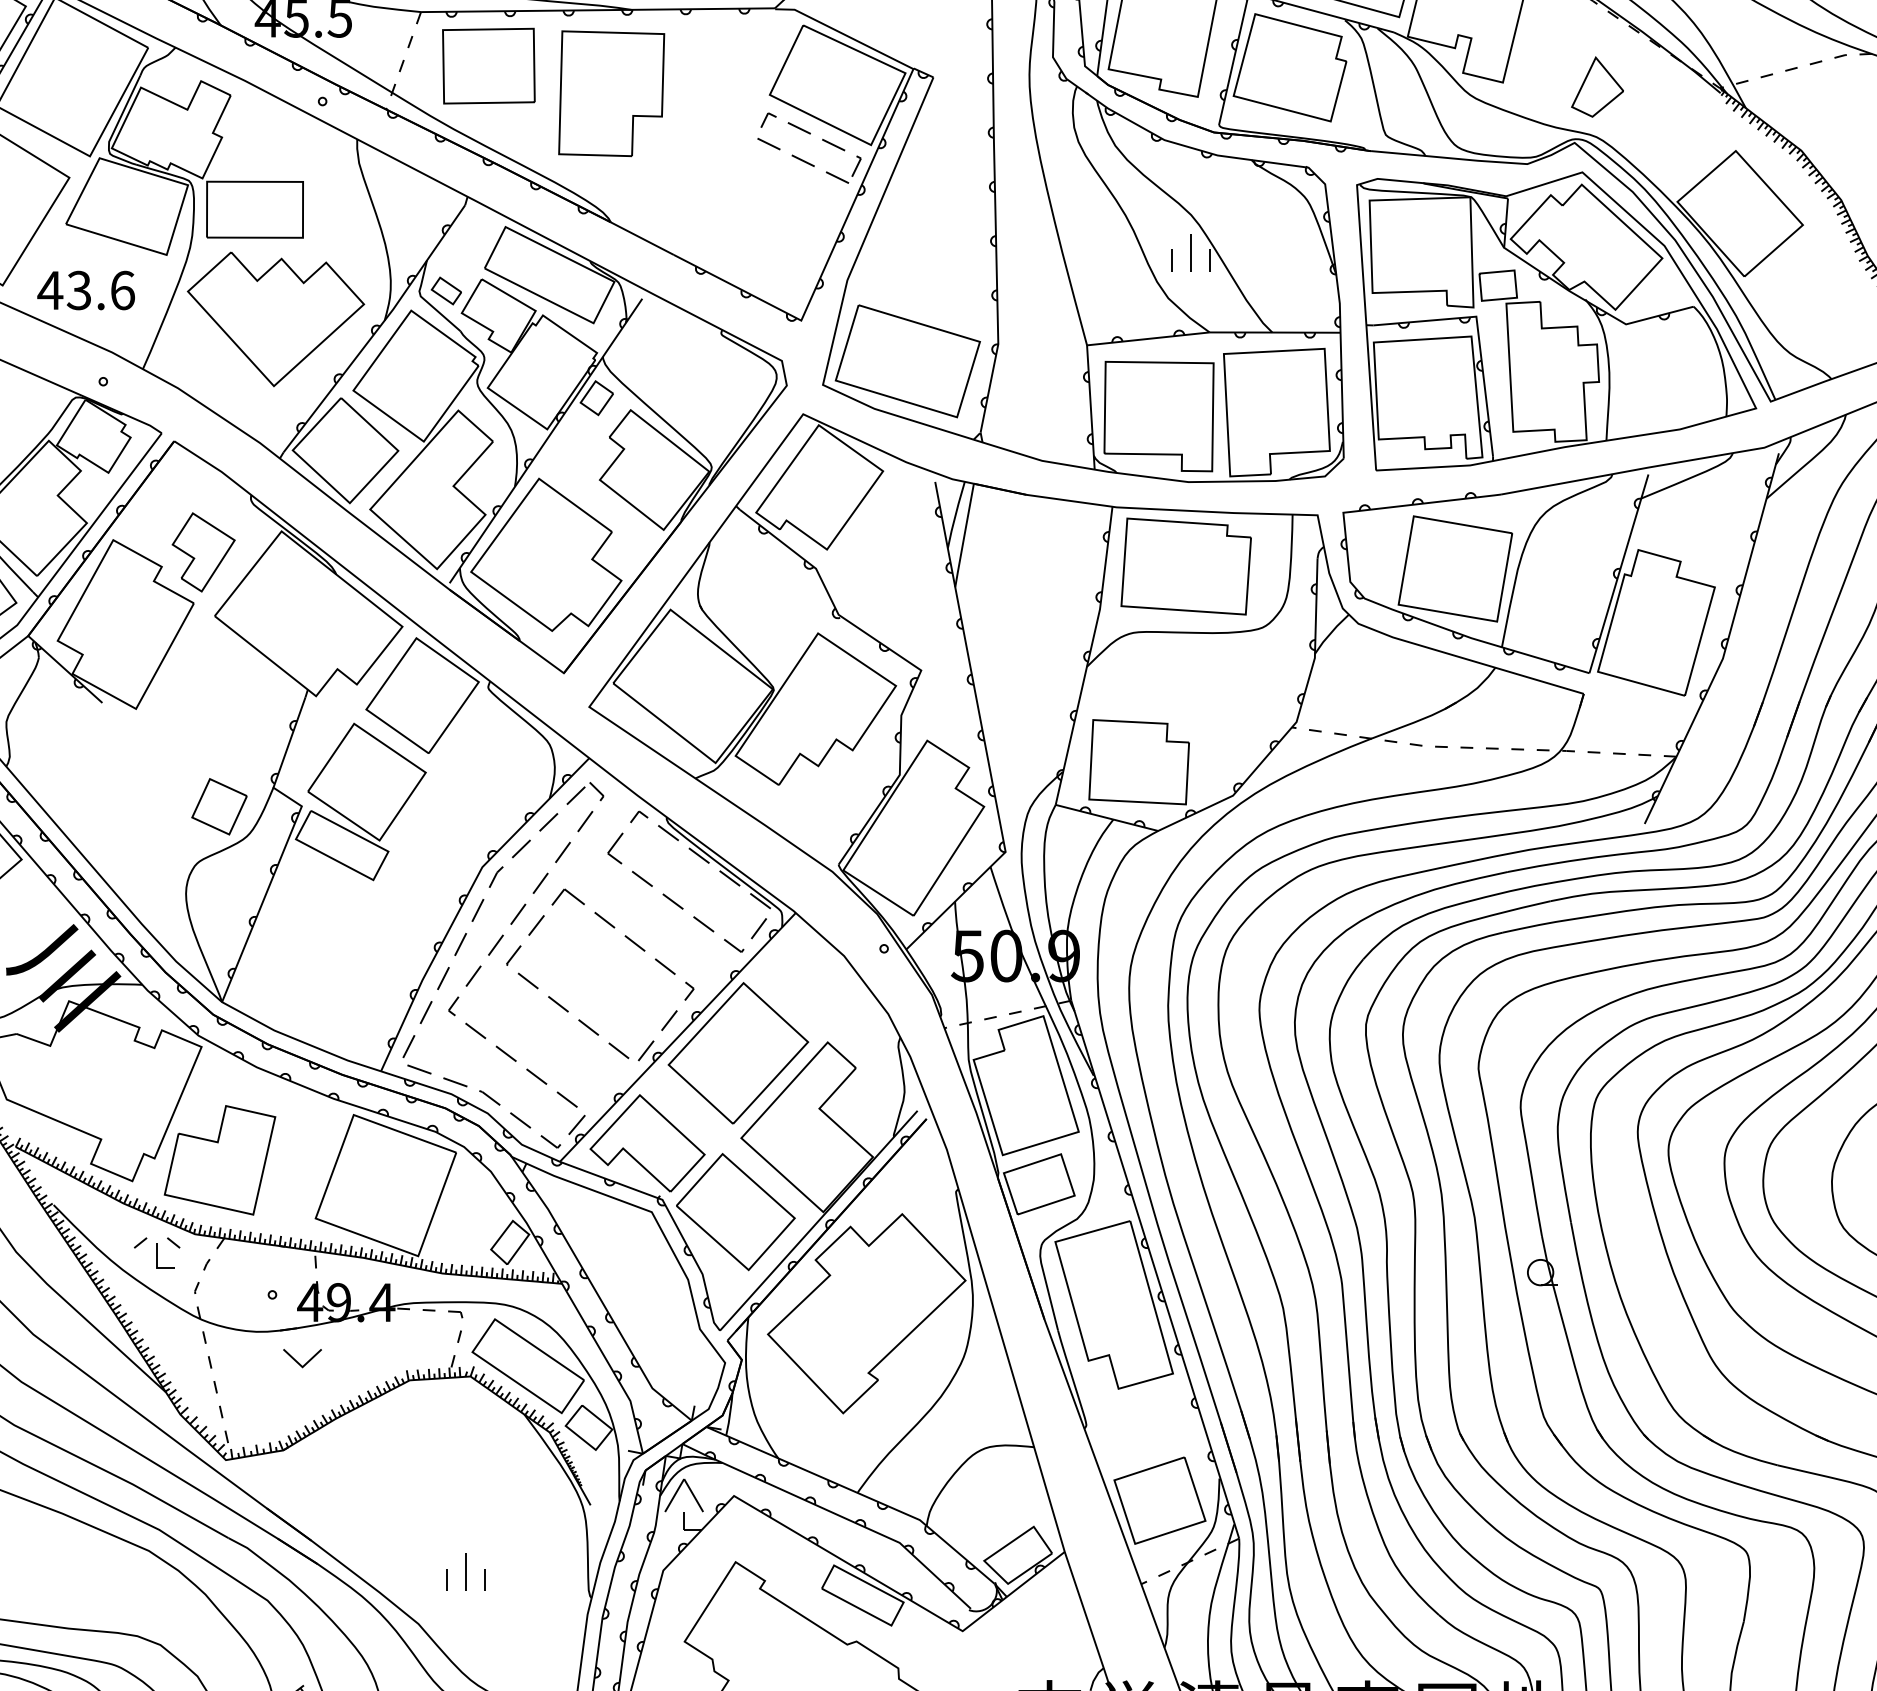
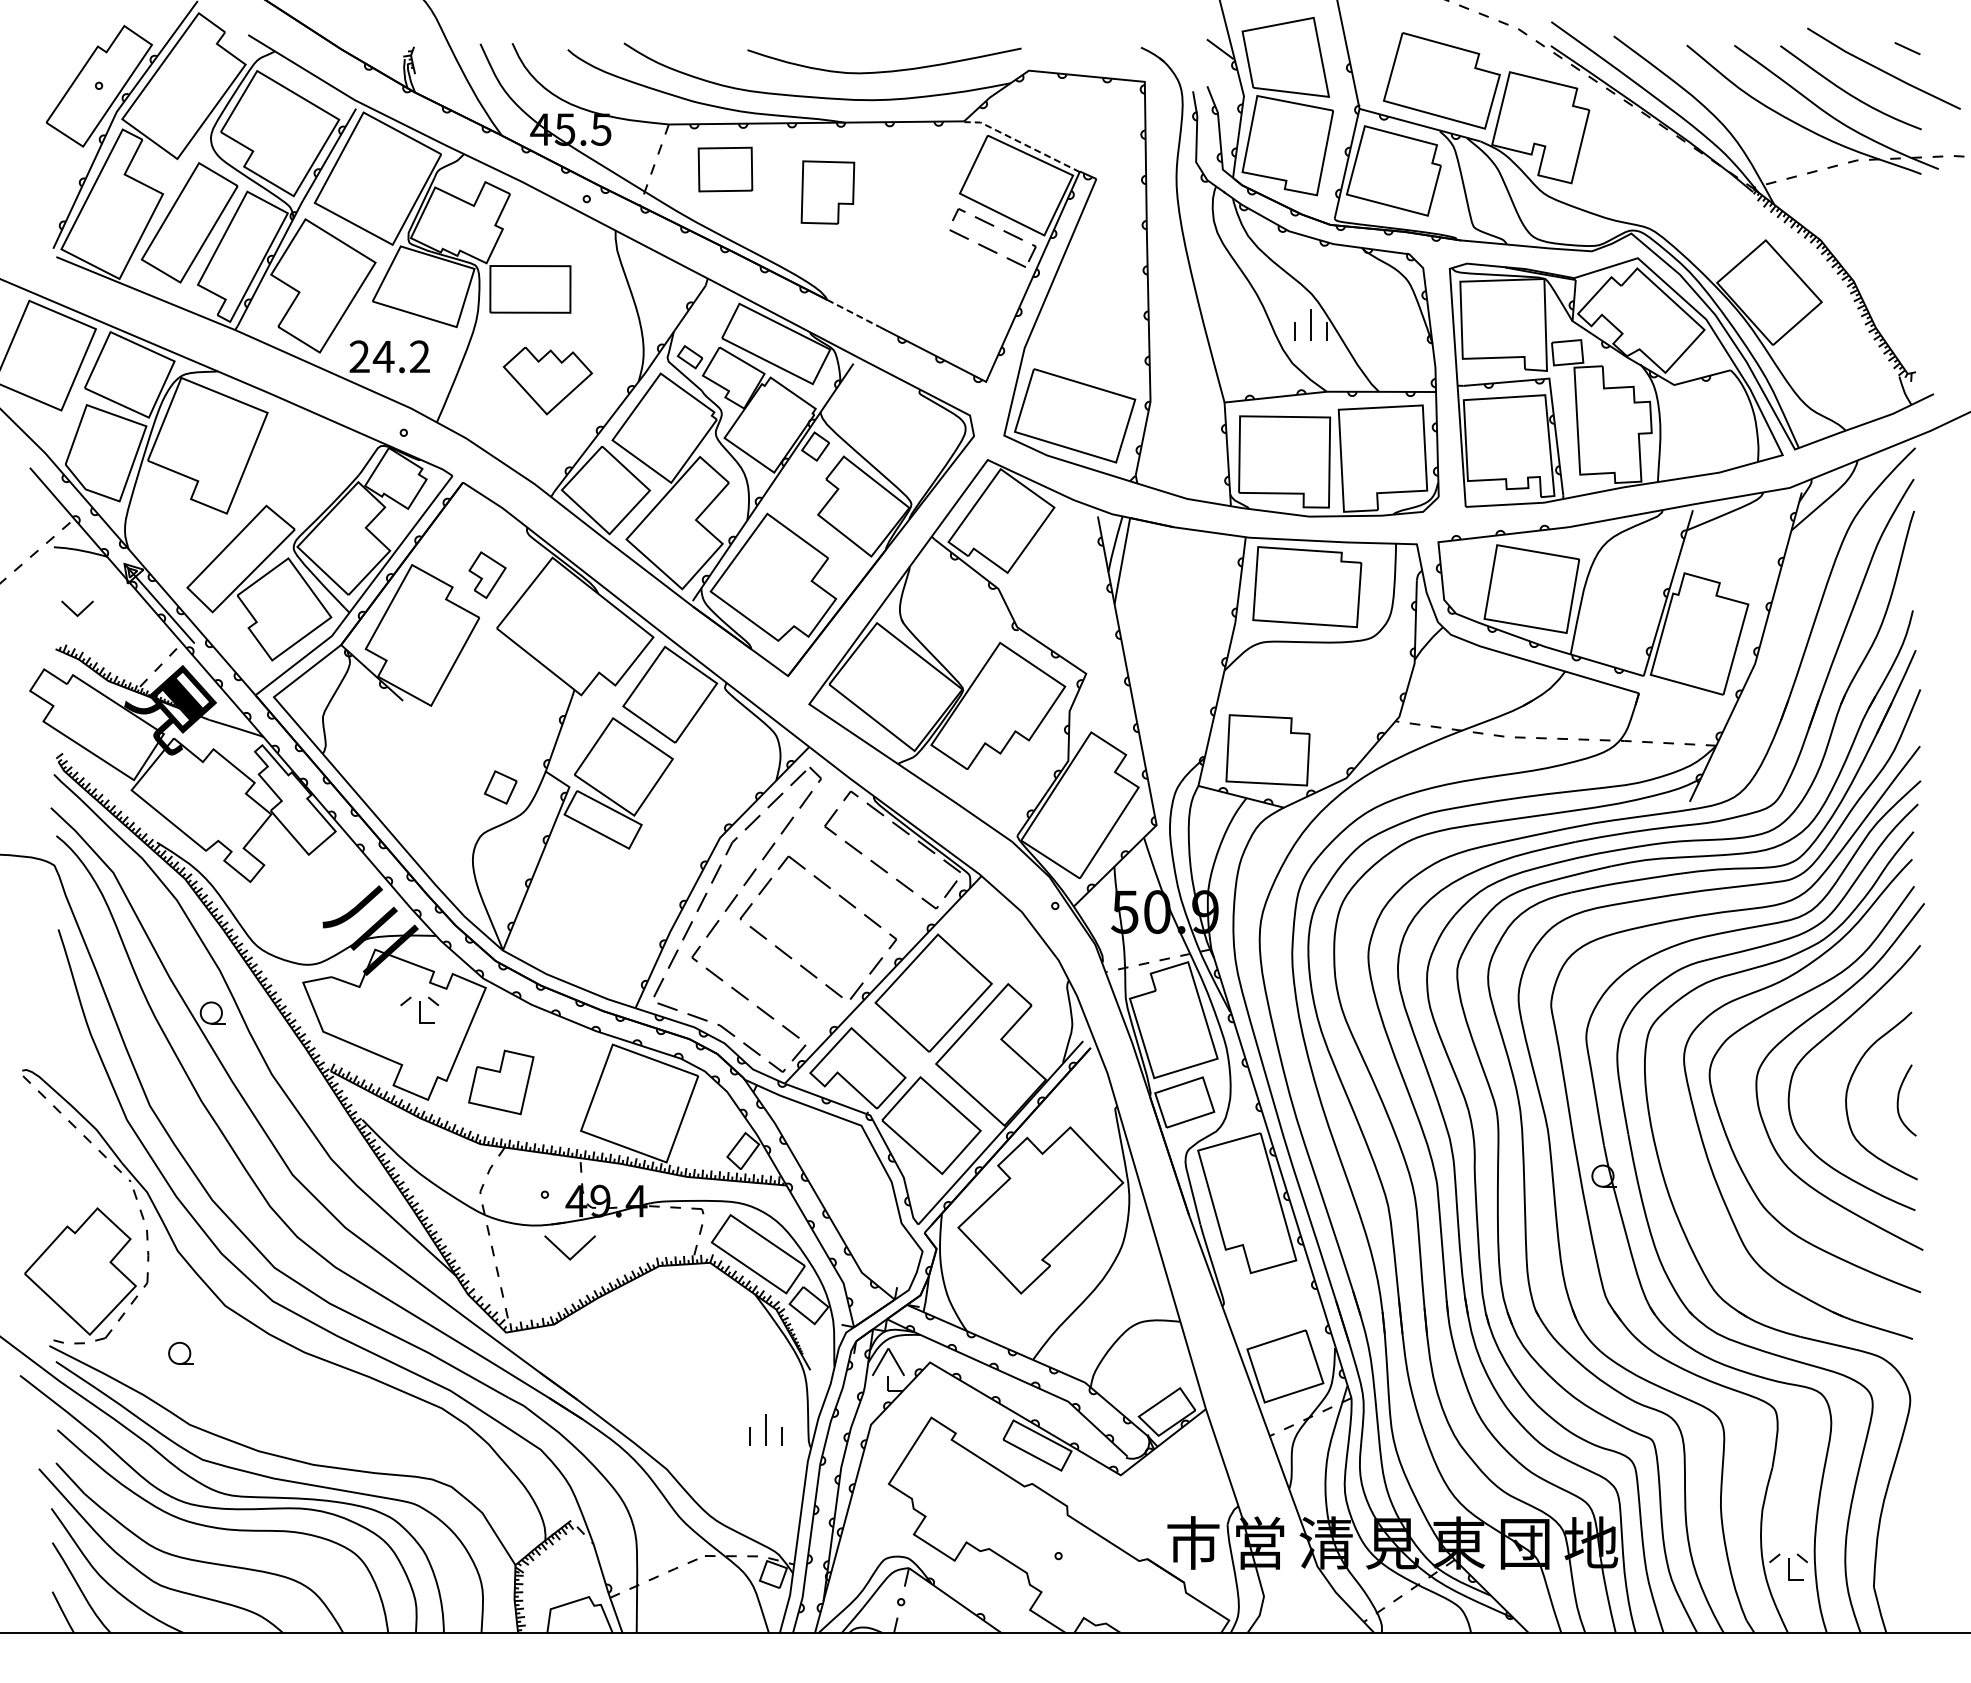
line: (844, 34) -> (1022, 143), solid -> dashed
part: (488, 66) -> (725, 169), size x0.7
part: (1597, 86) -> (1650, 186), removed
part: (611, 93) -> (827, 192), size x0.6
line: (642, 238) -> (853, 313), solid -> dashed
text: (86, 290) -> (389, 356), 43.6 -> 24.2
part: (275, 318) -> (547, 380), size x0.6
part: (203, 551) -> (487, 574), size x0.7
part: (219, 806) -> (500, 787), size x0.7
part: (220, 1160) -> (501, 1082), size x0.7
part: (156, 1252) -> (419, 1009), moved
part: (301, 1358) -> (569, 1247), size x1.6
part: (466, 1571) -> (765, 1429), moved

